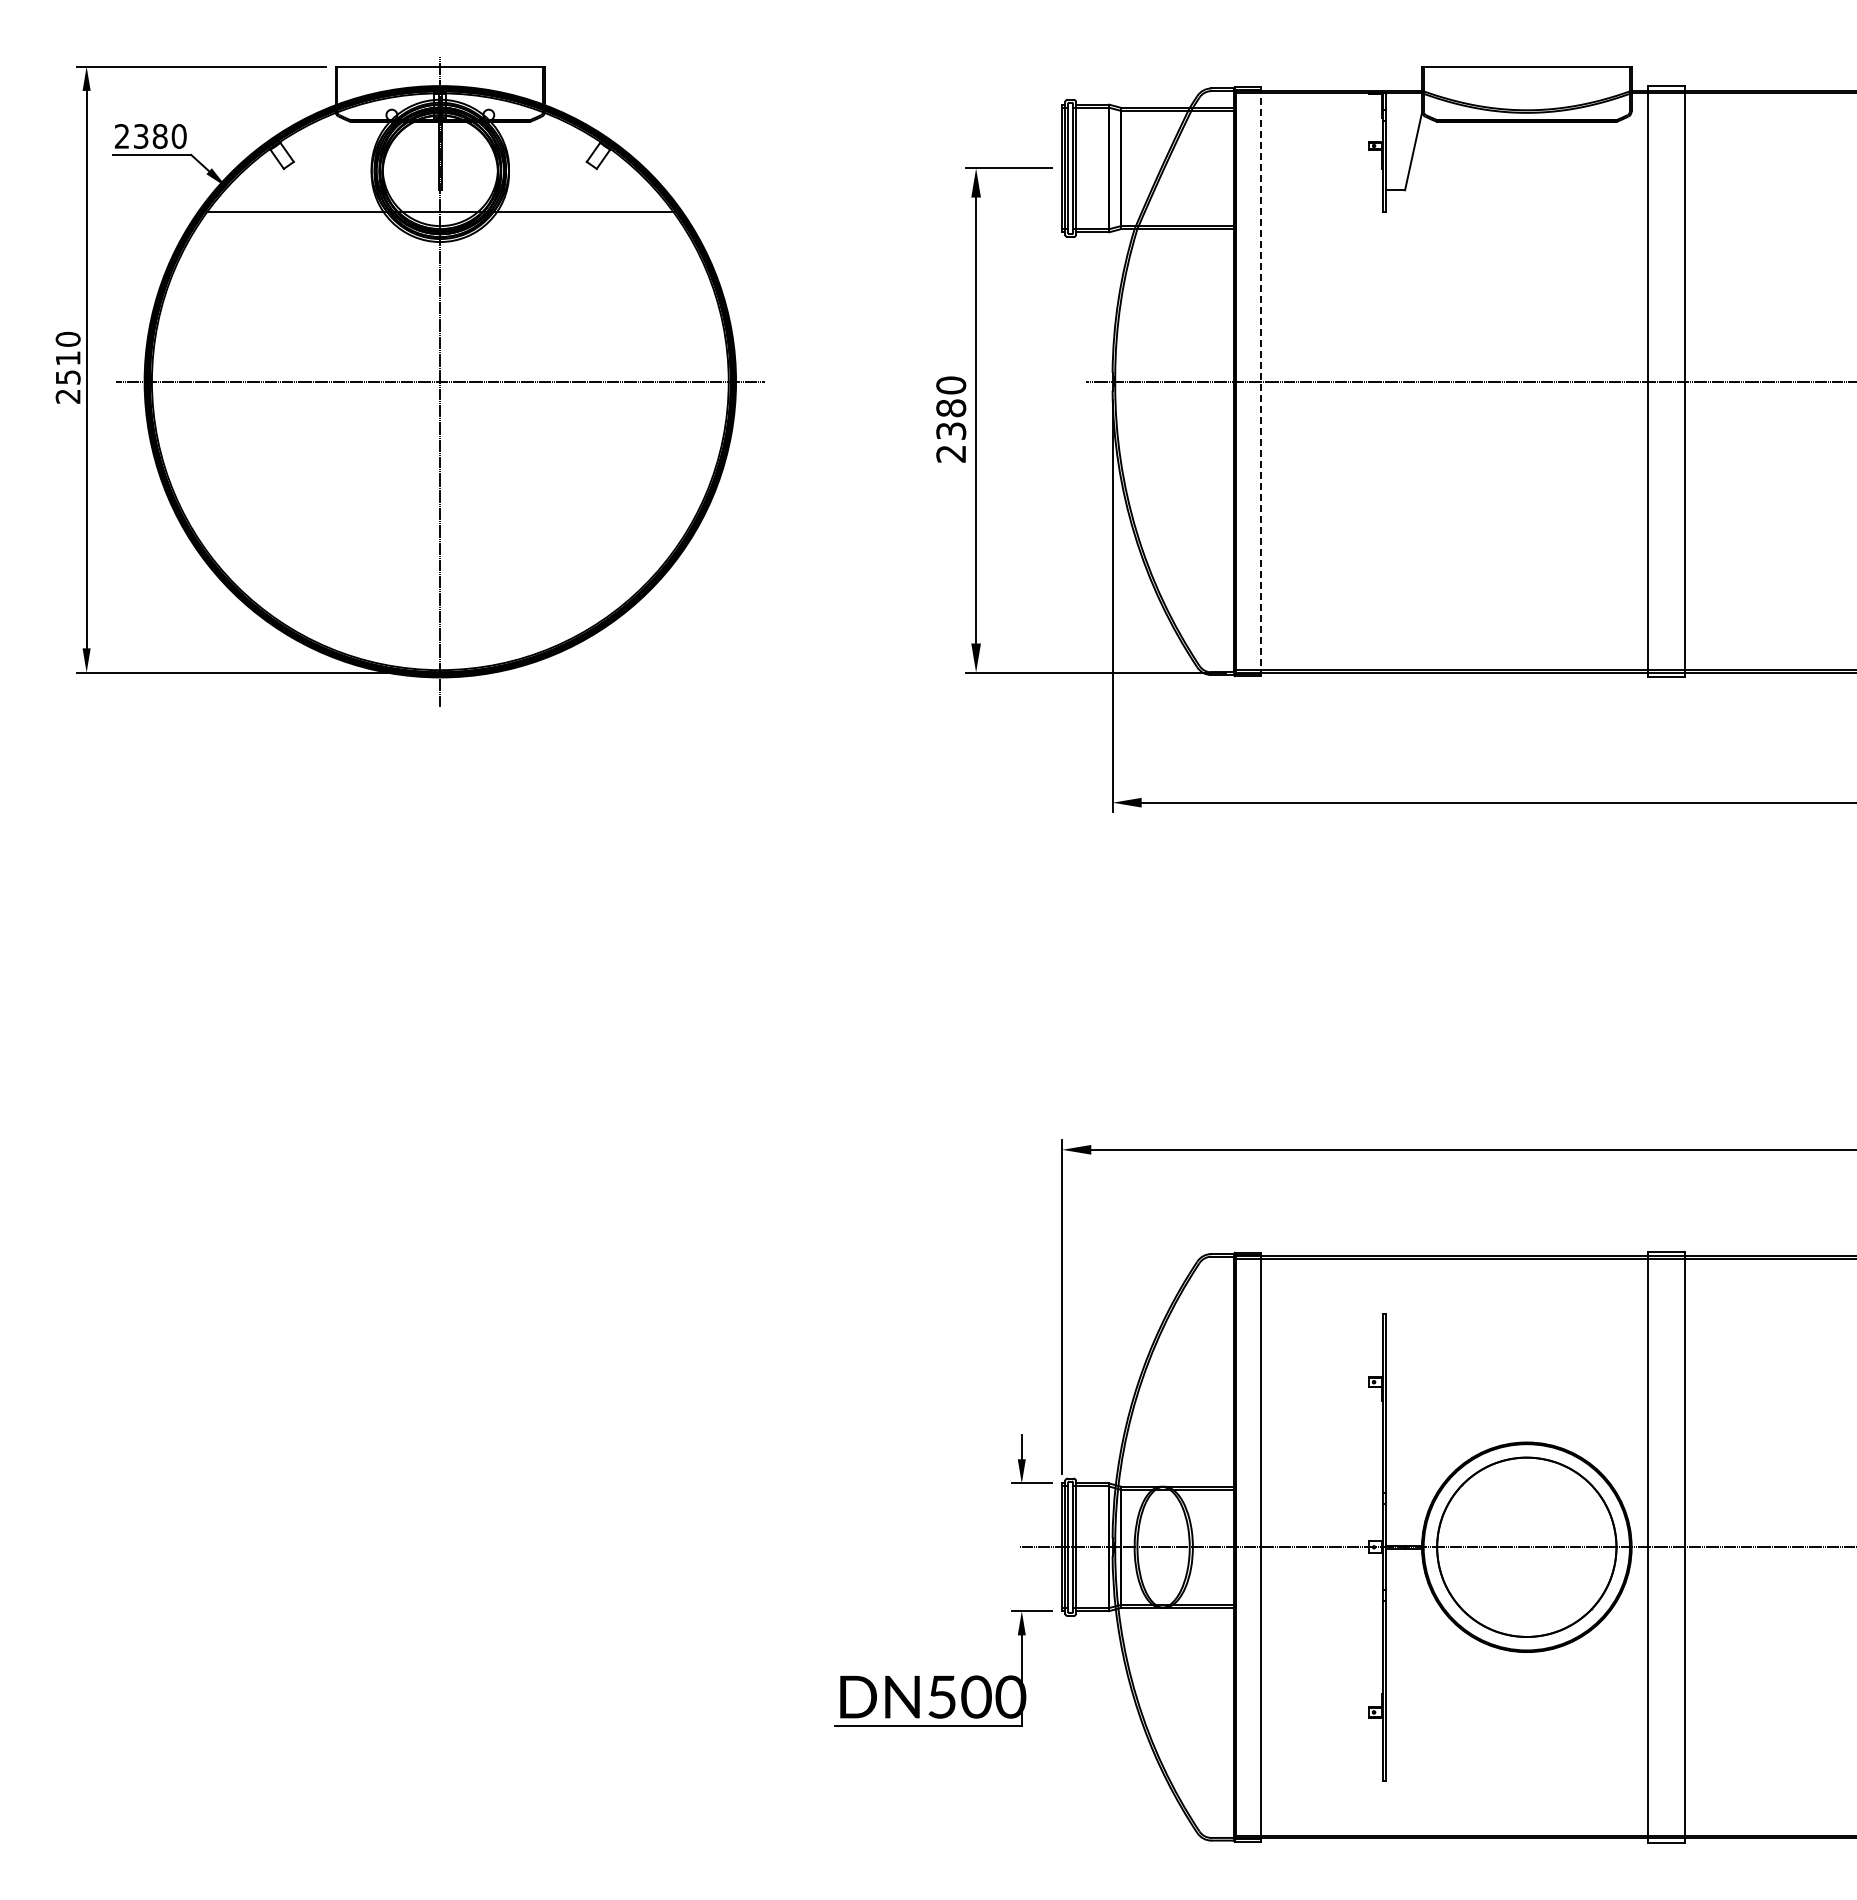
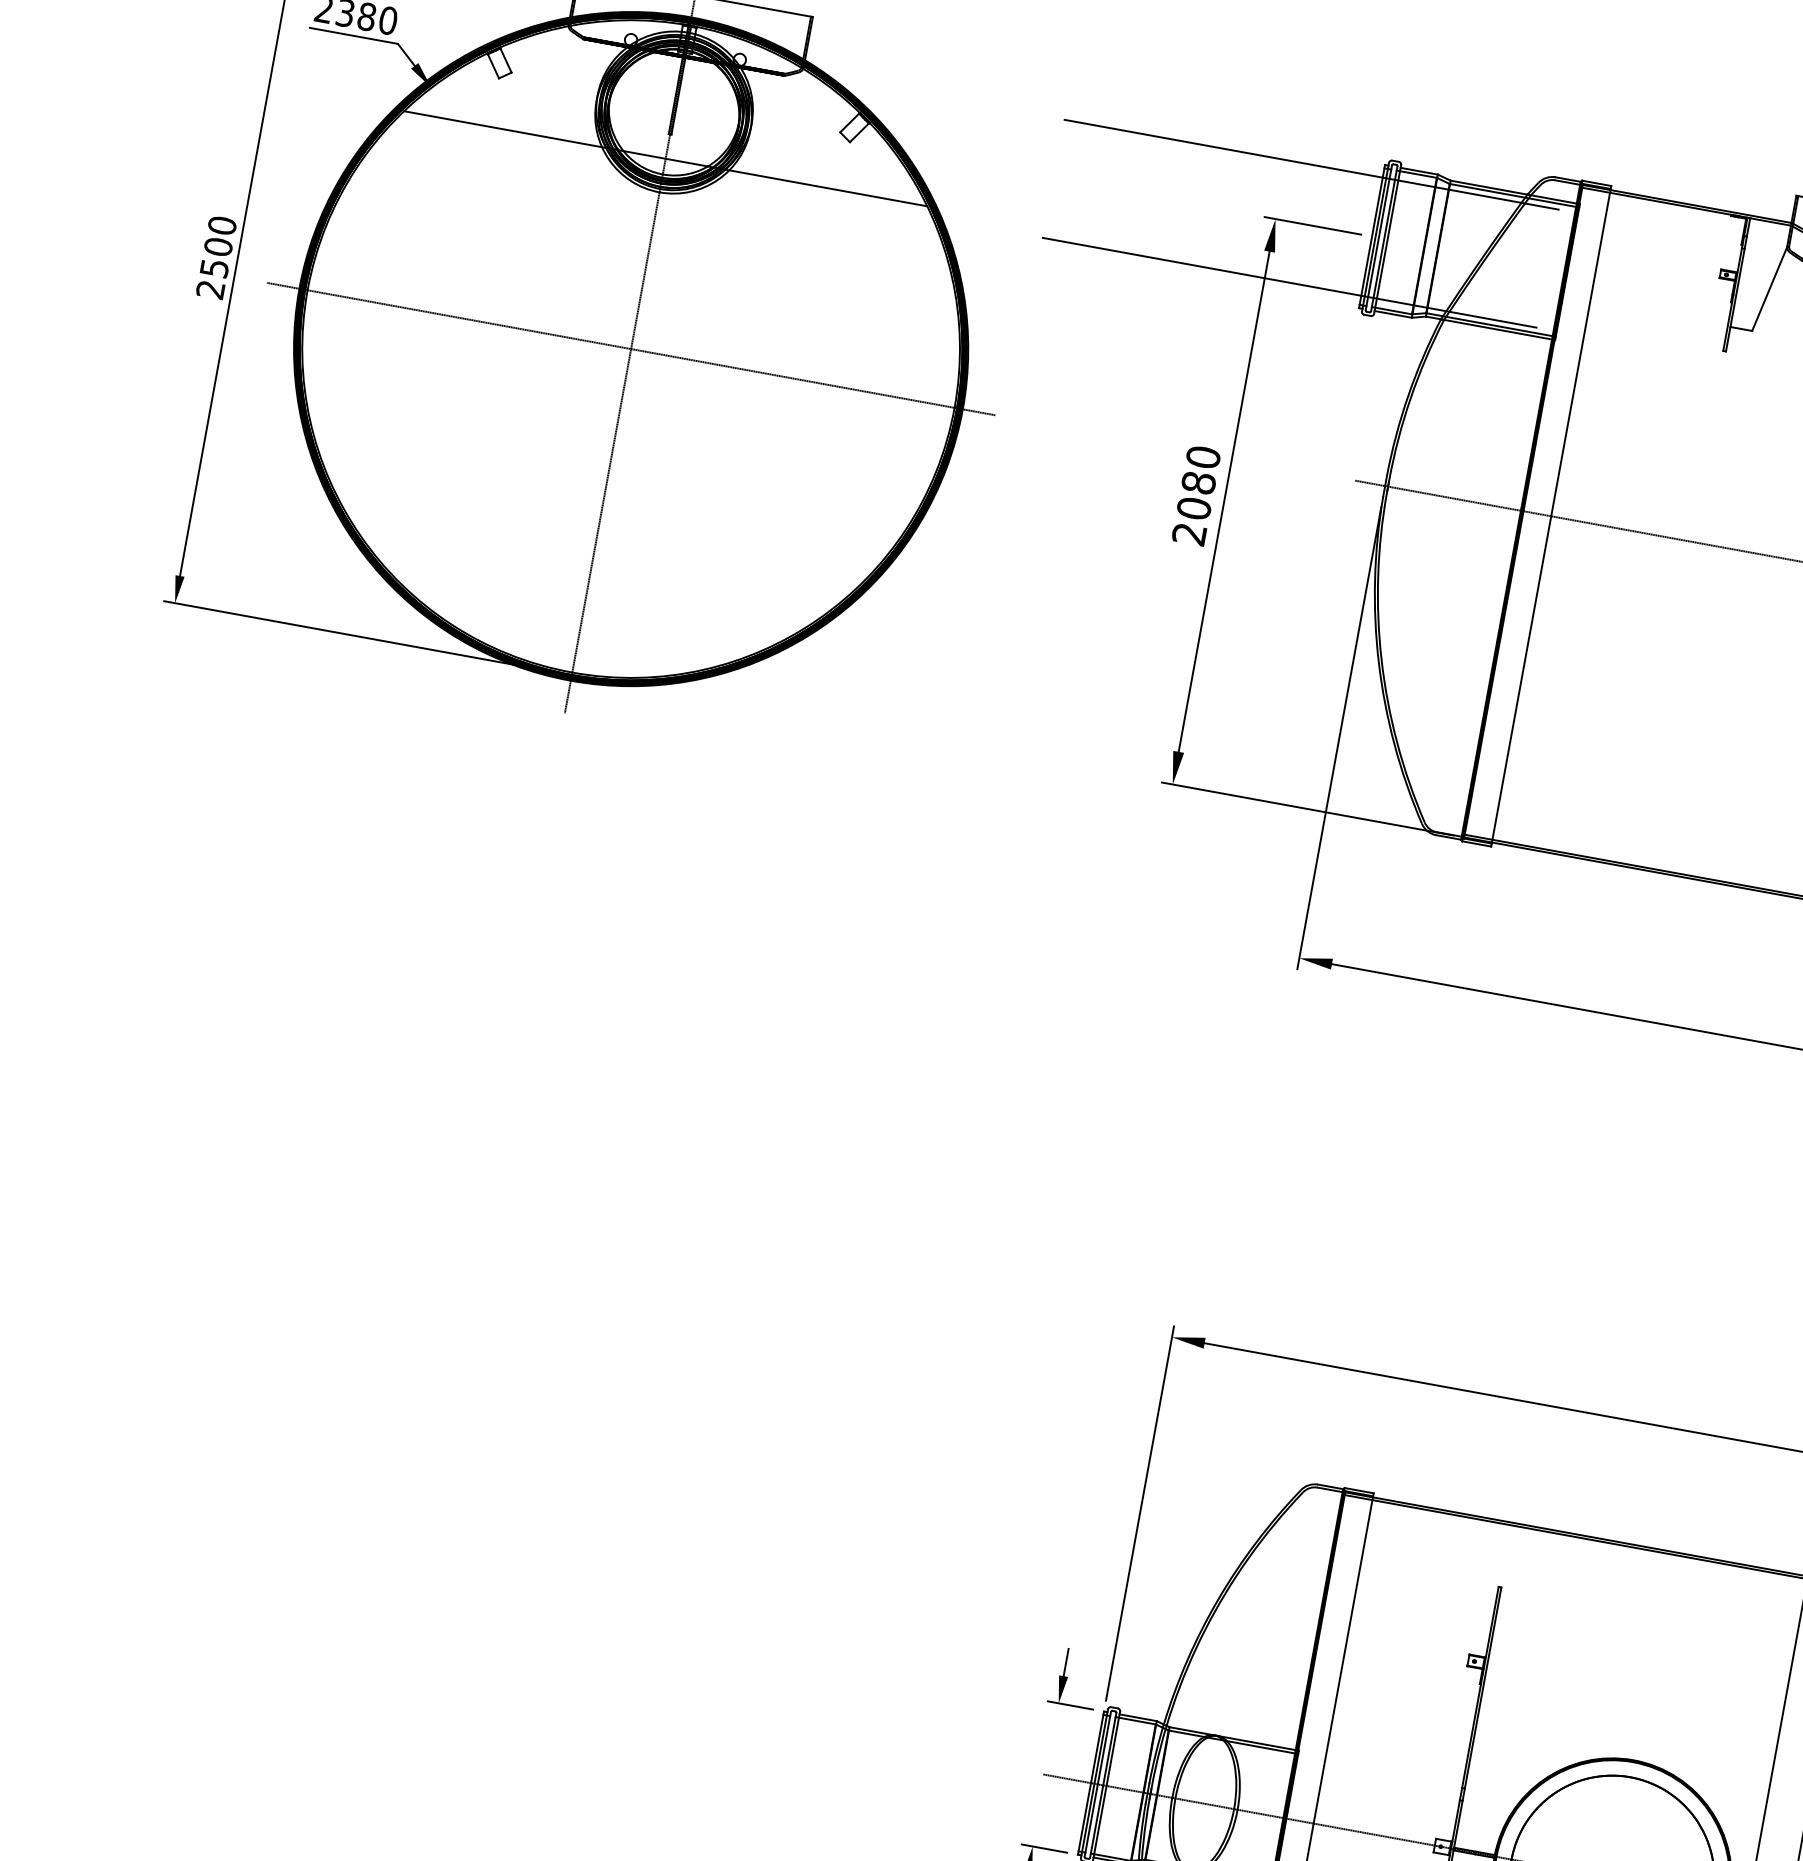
line: (998, 115) -> (1311, 164), added
line: (998, 221) -> (1289, 283), added
text: (67, 358) -> (217, 246), 2510 -> 2500
line: (1260, 382) -> (1550, 517), dashed -> solid
text: (951, 431) -> (1194, 509), 2380 -> 2080

